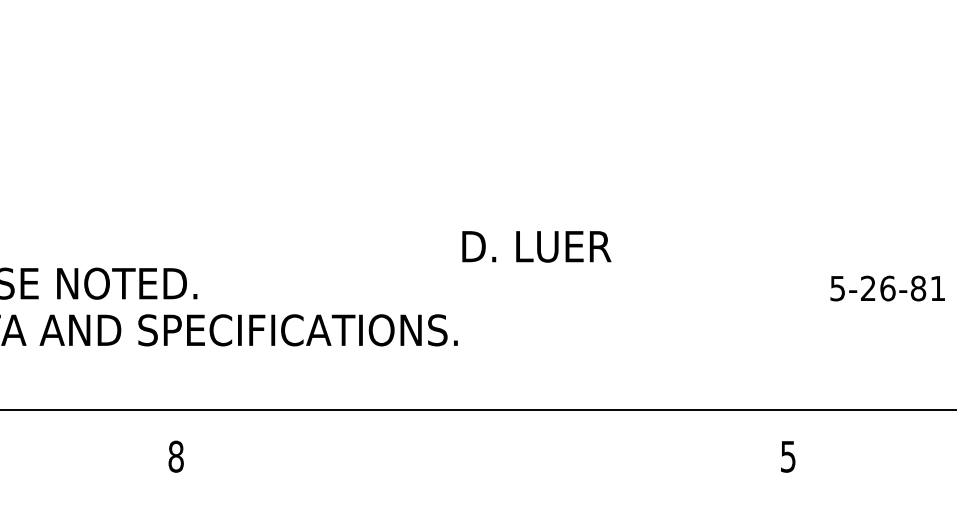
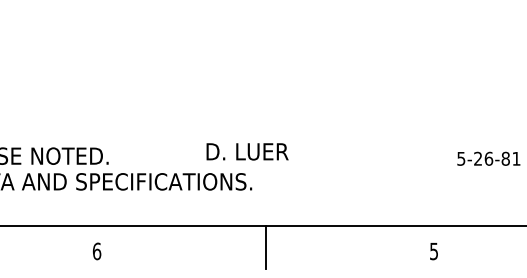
text: (536, 246) -> (247, 151), moved
line: (482, 447) -> (265, 246), added
text: (175, 454) -> (96, 250), 8 -> 6

